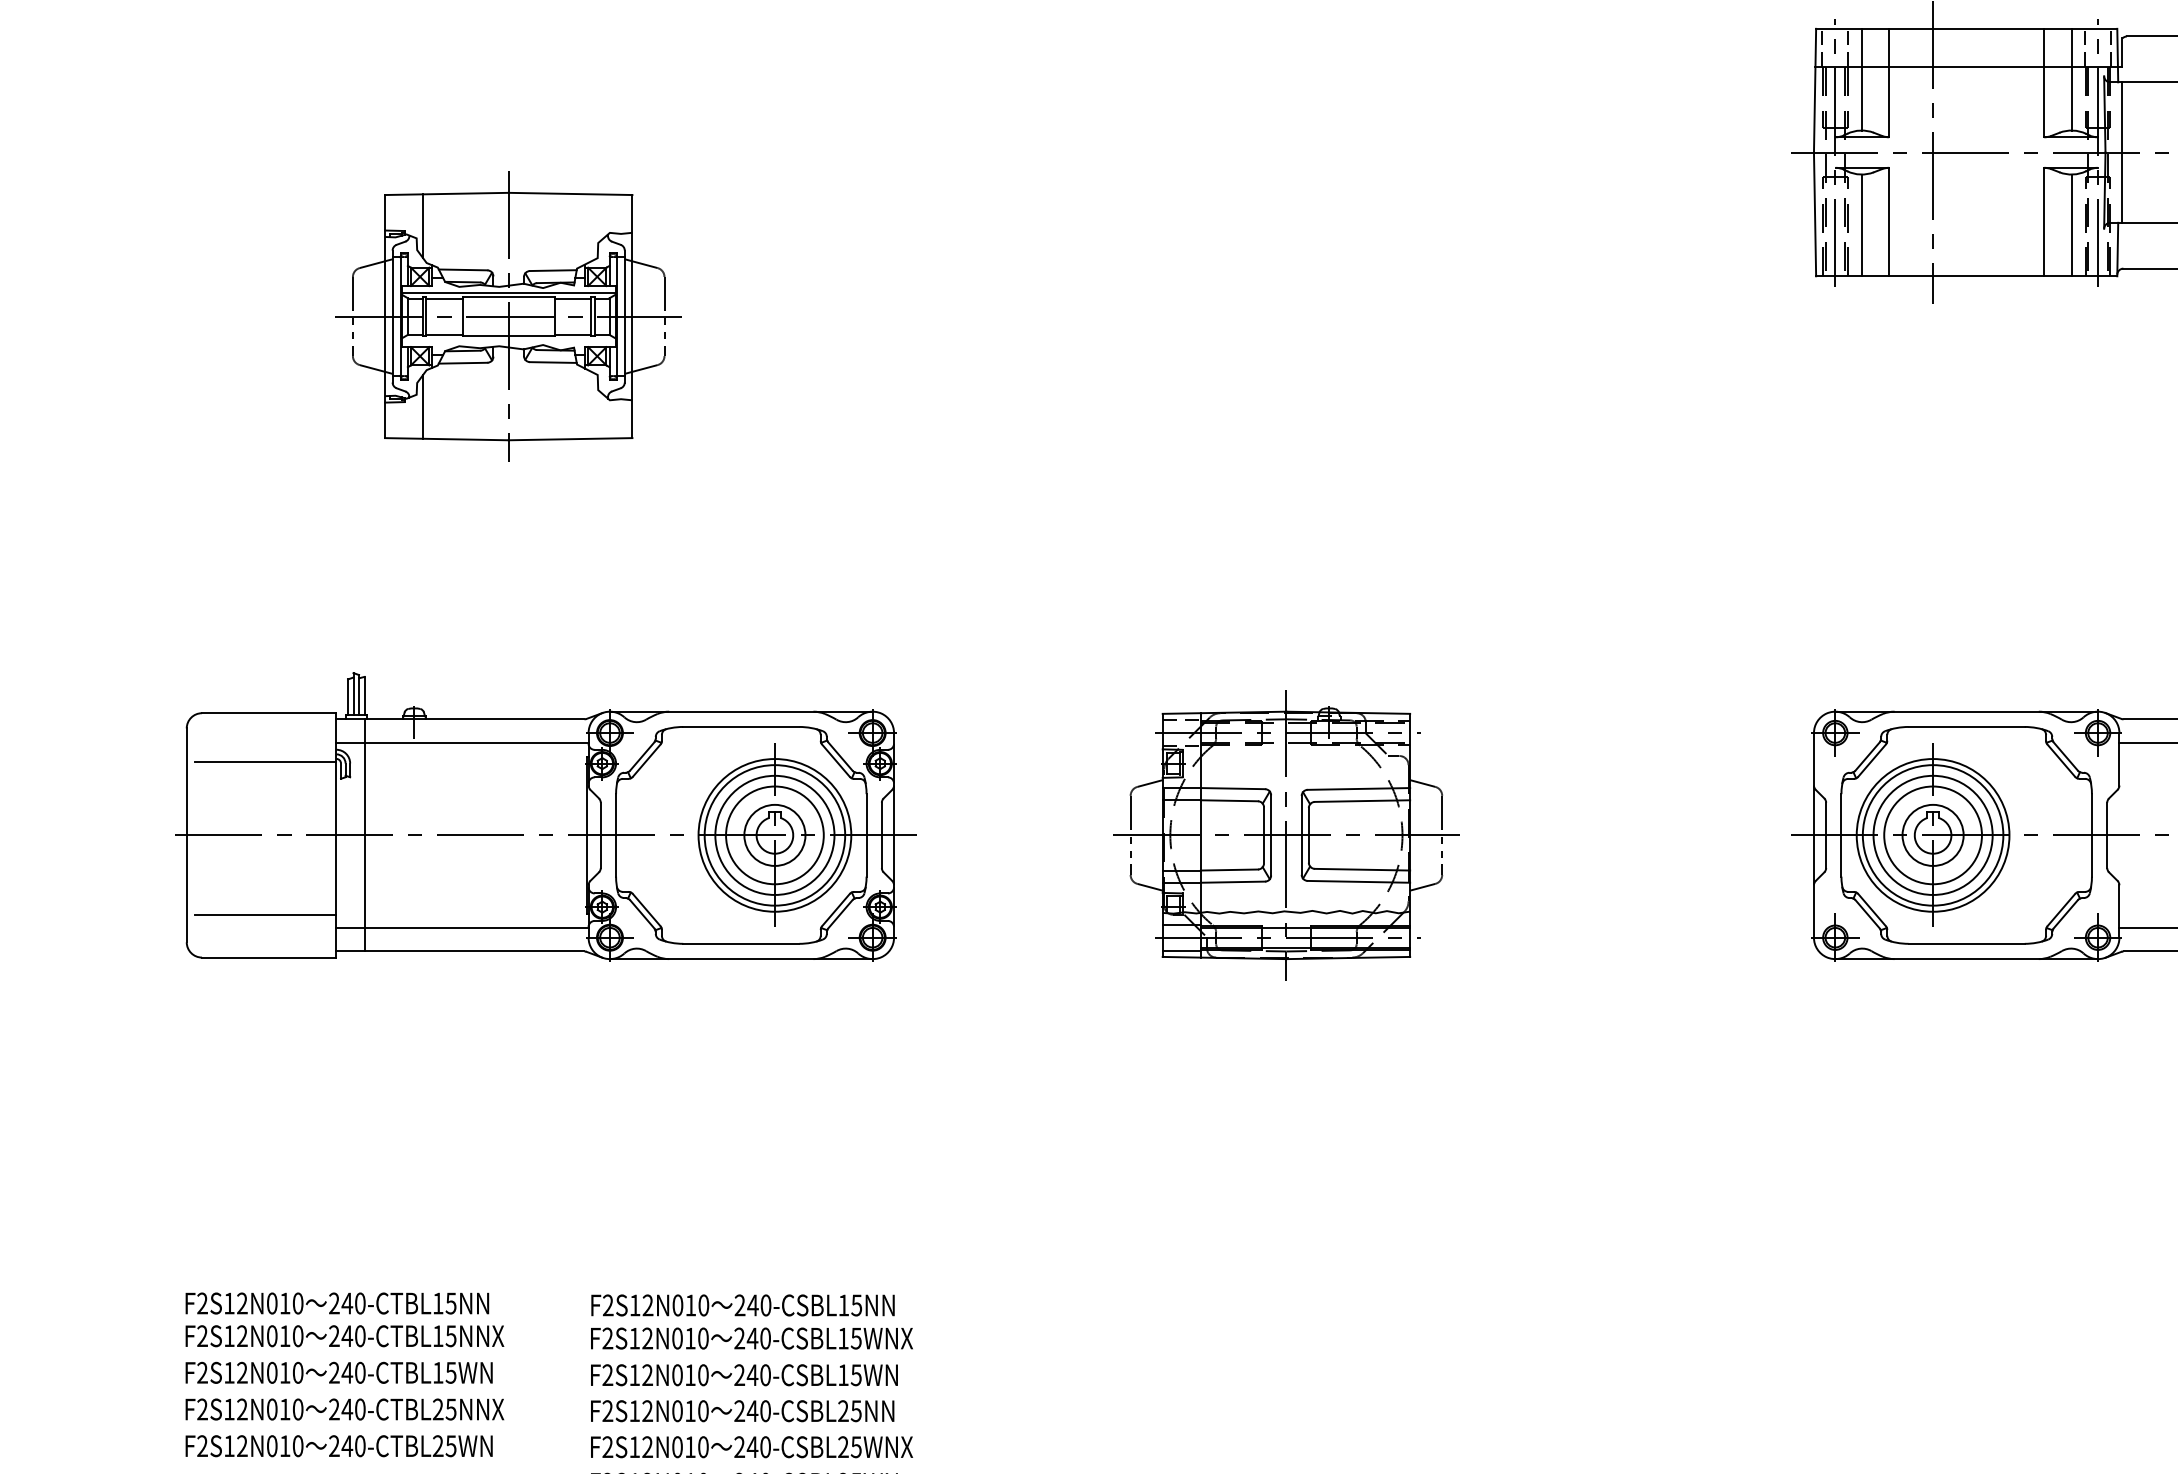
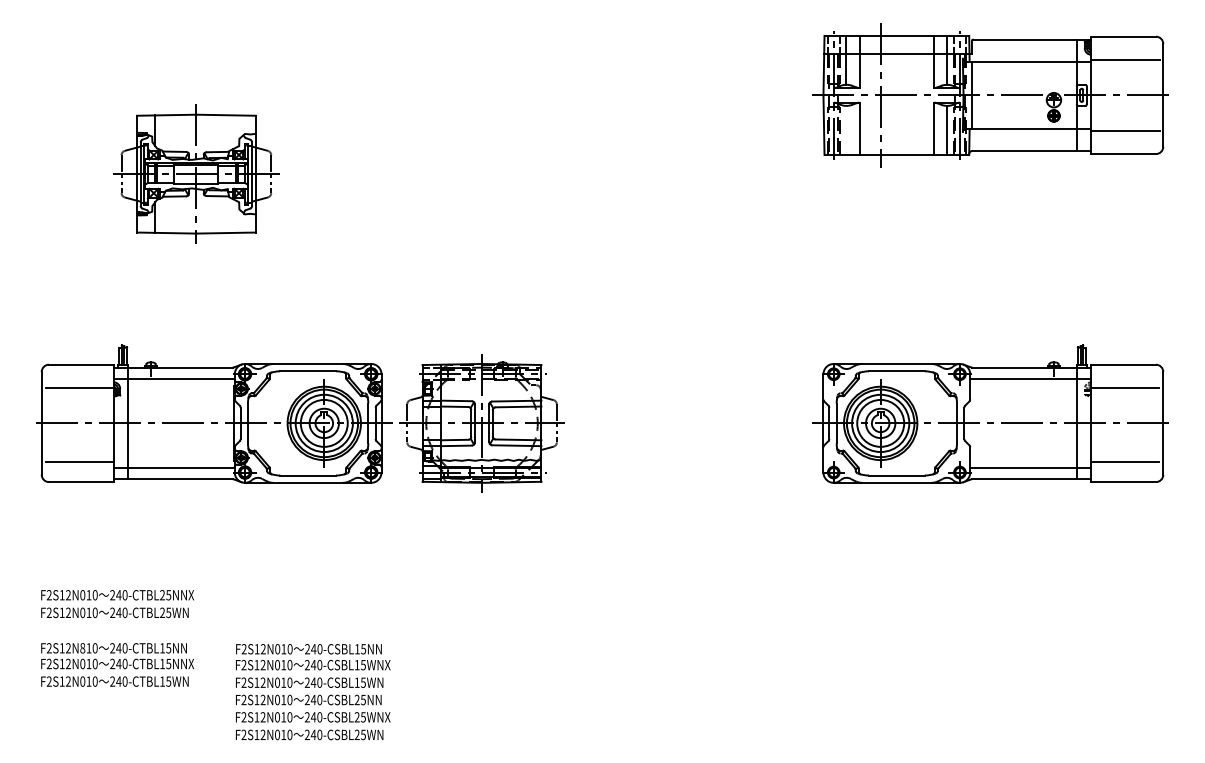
line: (1861, 223) -> (846, 129), removed
part: (1285, 835) -> (481, 423), moved
text: (271, 1303) -> (82, 648), F2S12N010 -> F2S12N810
text: (344, 1428) -> (117, 604), moved

